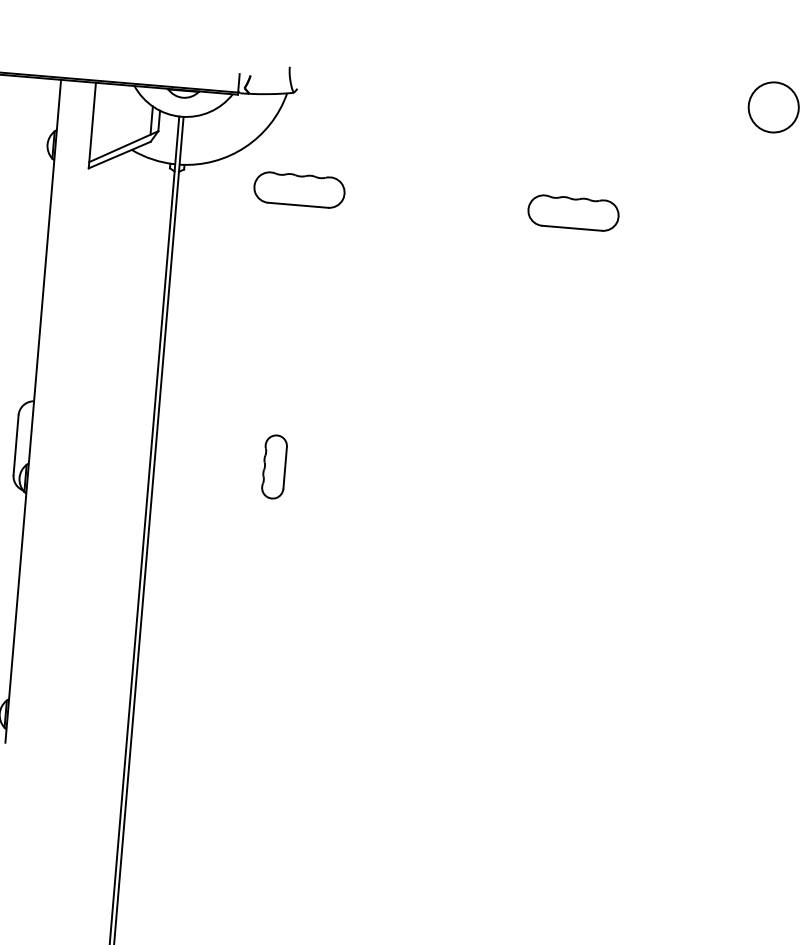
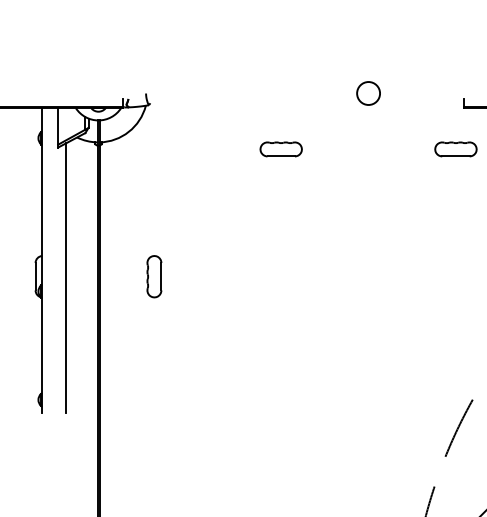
part: (297, 190) -> (154, 149), removed
line: (82, 454) -> (66, 278), added
part: (274, 466) -> (154, 276), size x1.43

